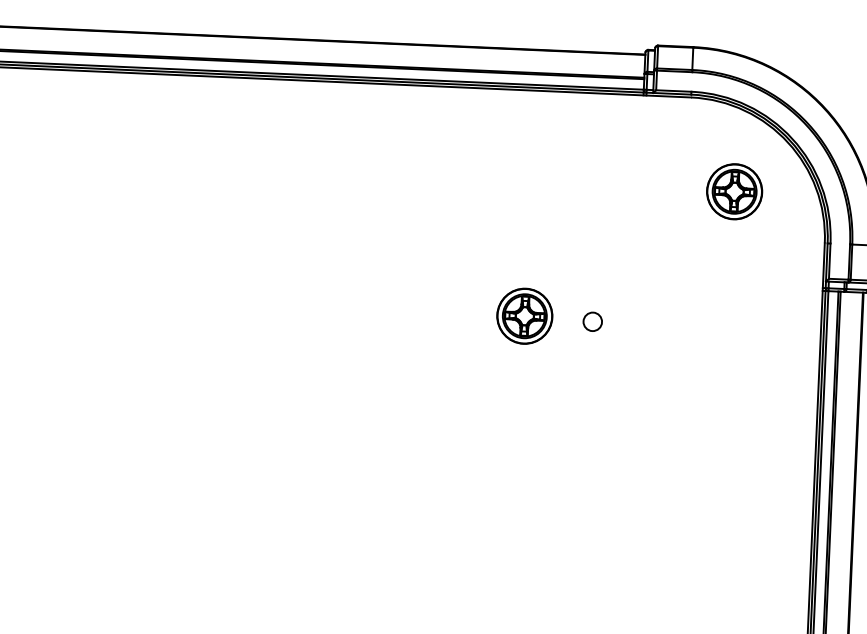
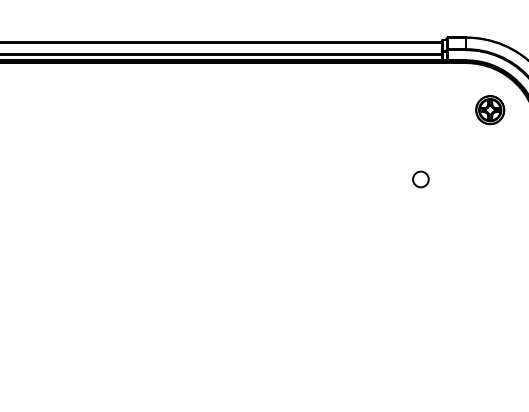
part: (525, 316) -> (386, 178), removed
circle: (591, 321) -> (420, 179), size x1.67

